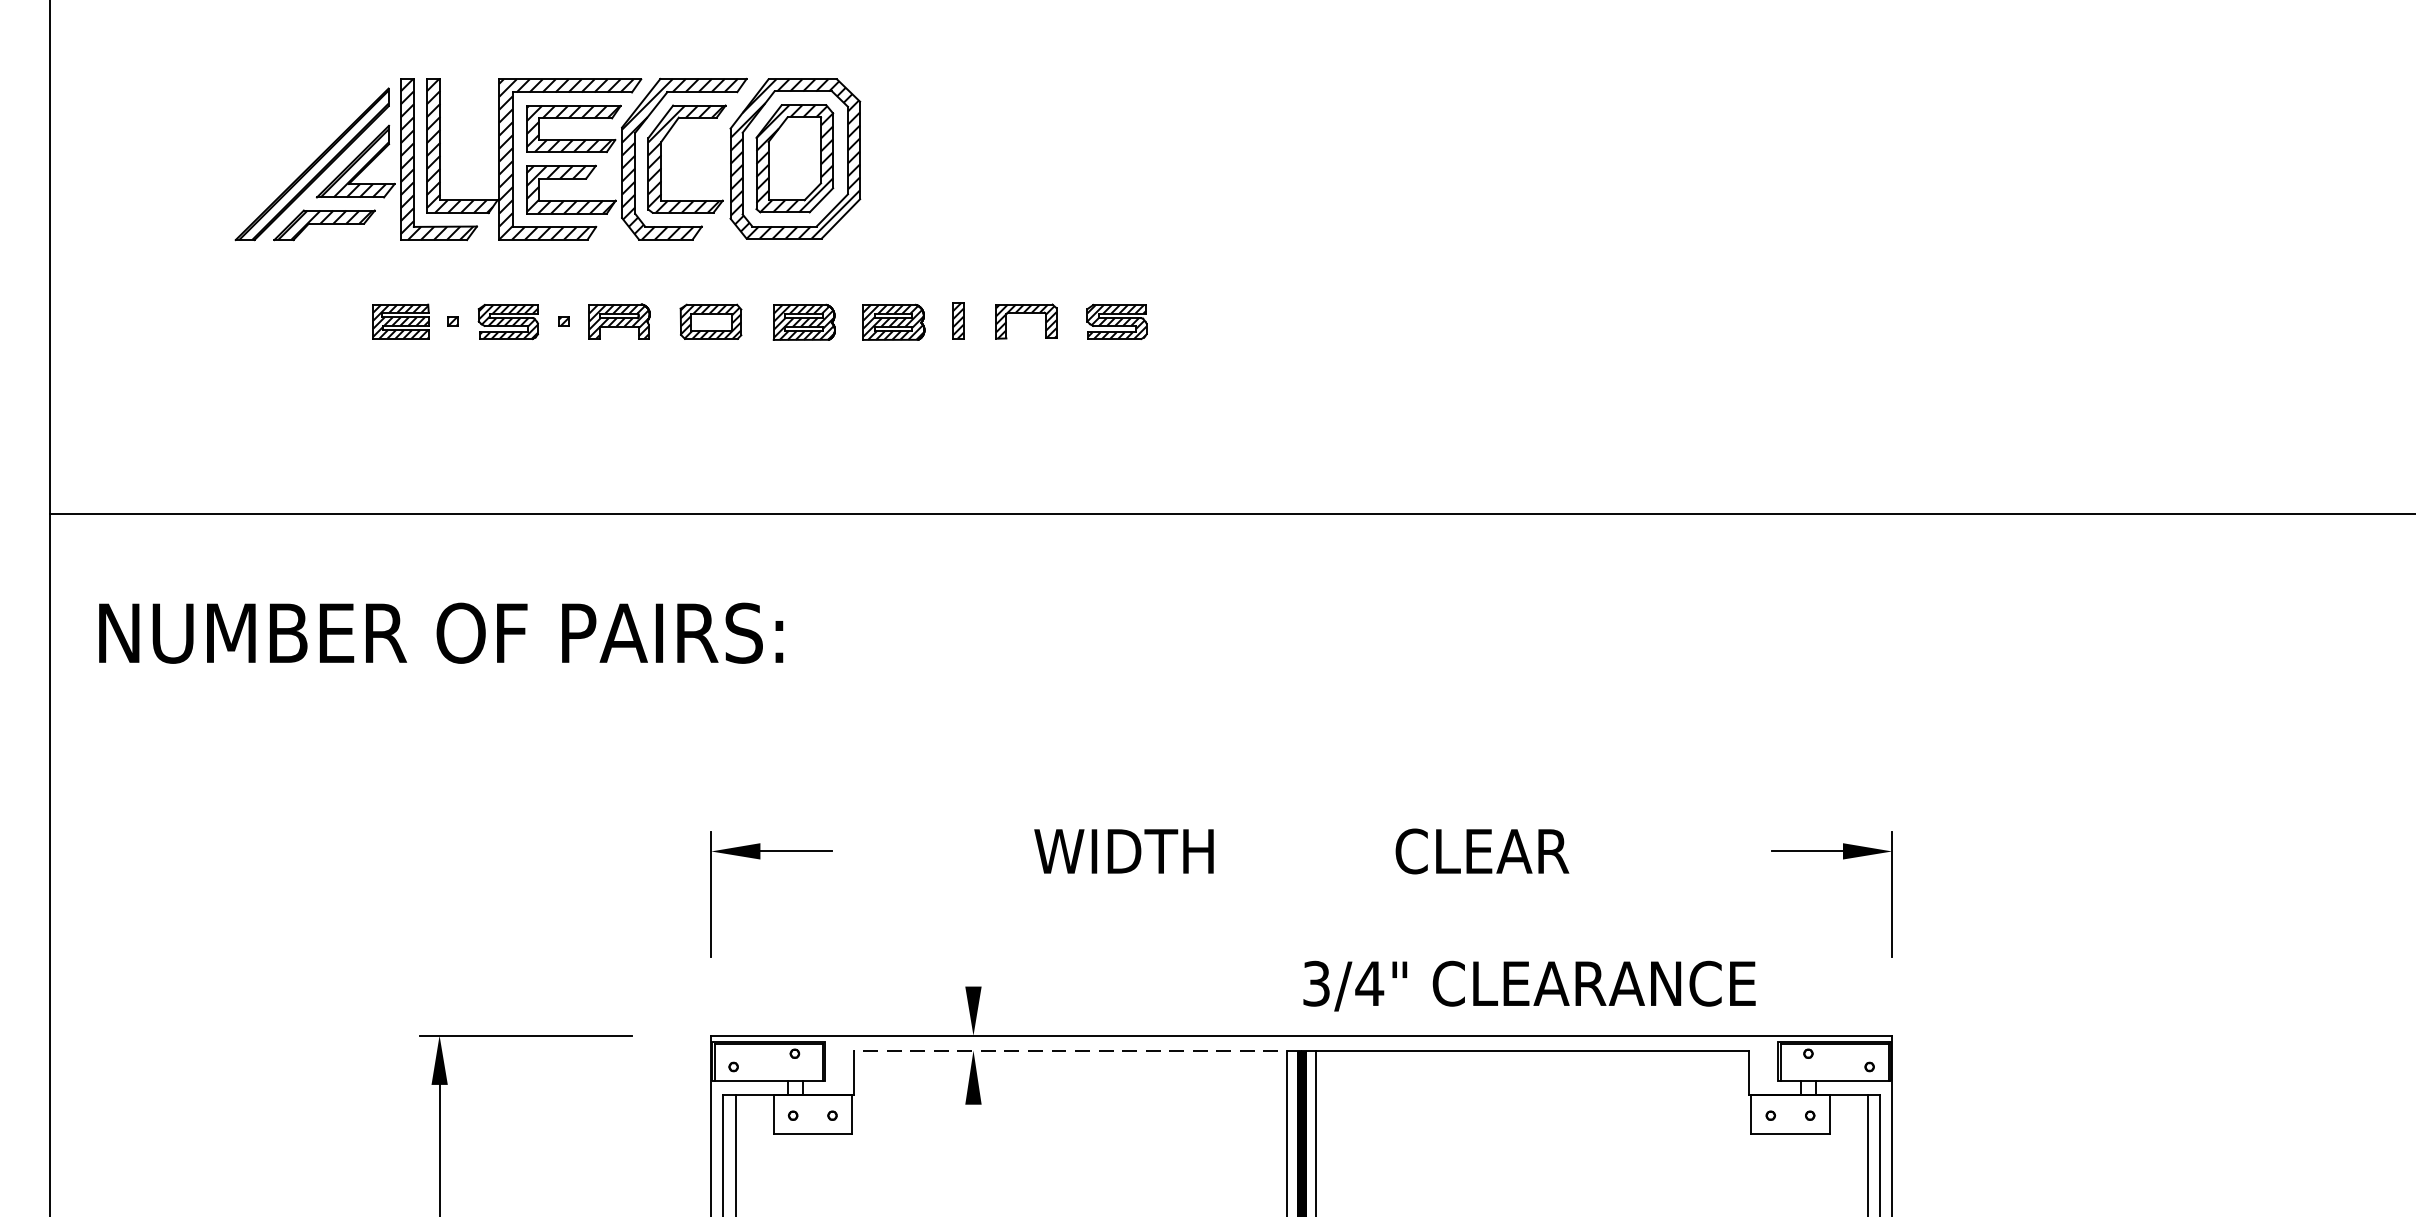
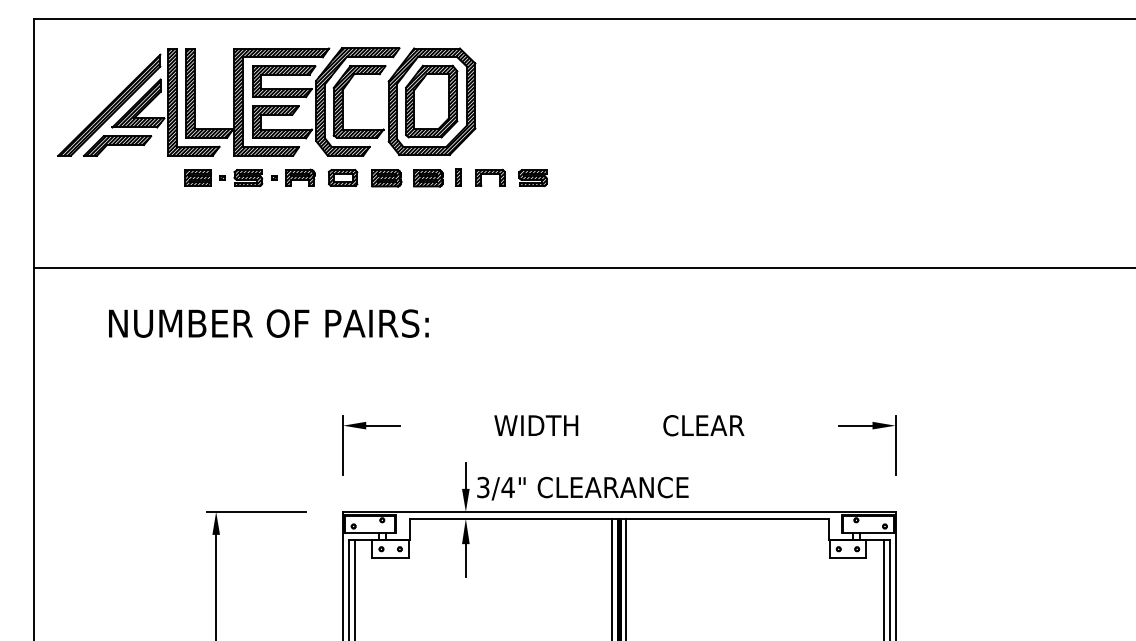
part: (547, 158) -> (266, 101), size x1.43
text: (440, 632) -> (268, 323), moved
line: (972, 957) -> (465, 475), added
text: (1528, 985) -> (582, 488), moved
line: (1077, 1049) -> (514, 518), dashed -> solid
line: (972, 1139) -> (465, 560), added

